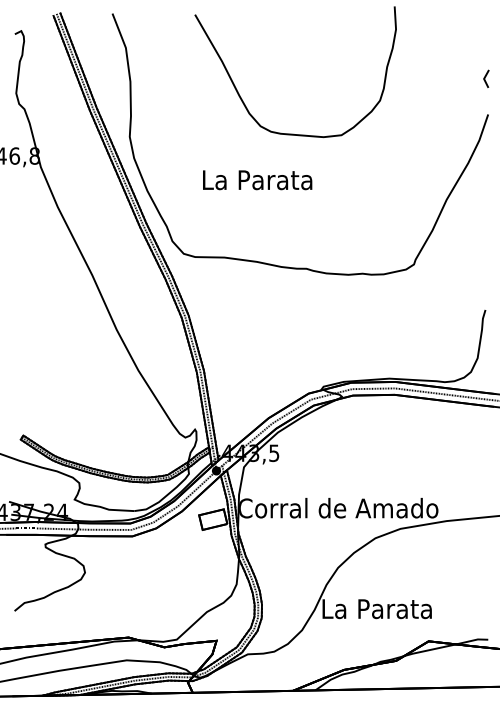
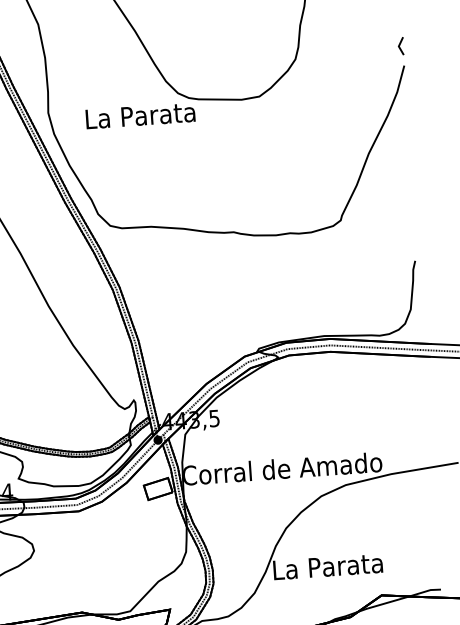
line: (485, 78) -> (400, 45), moved
text: (257, 180) -> (140, 116), moved

